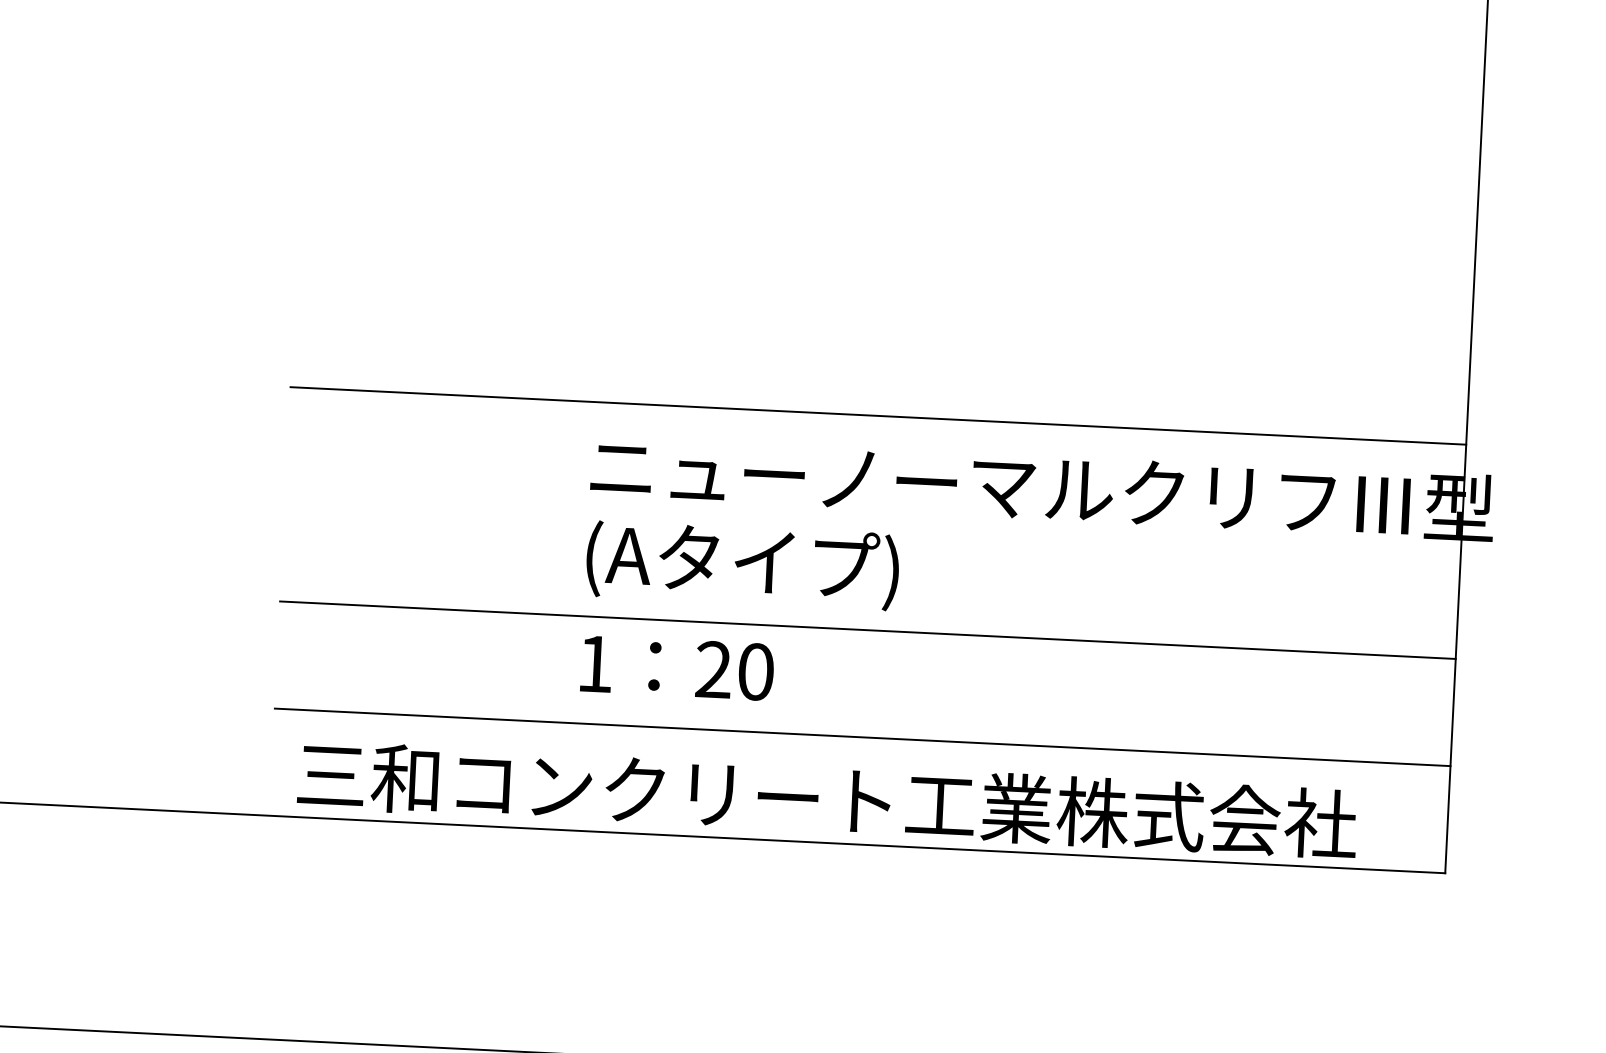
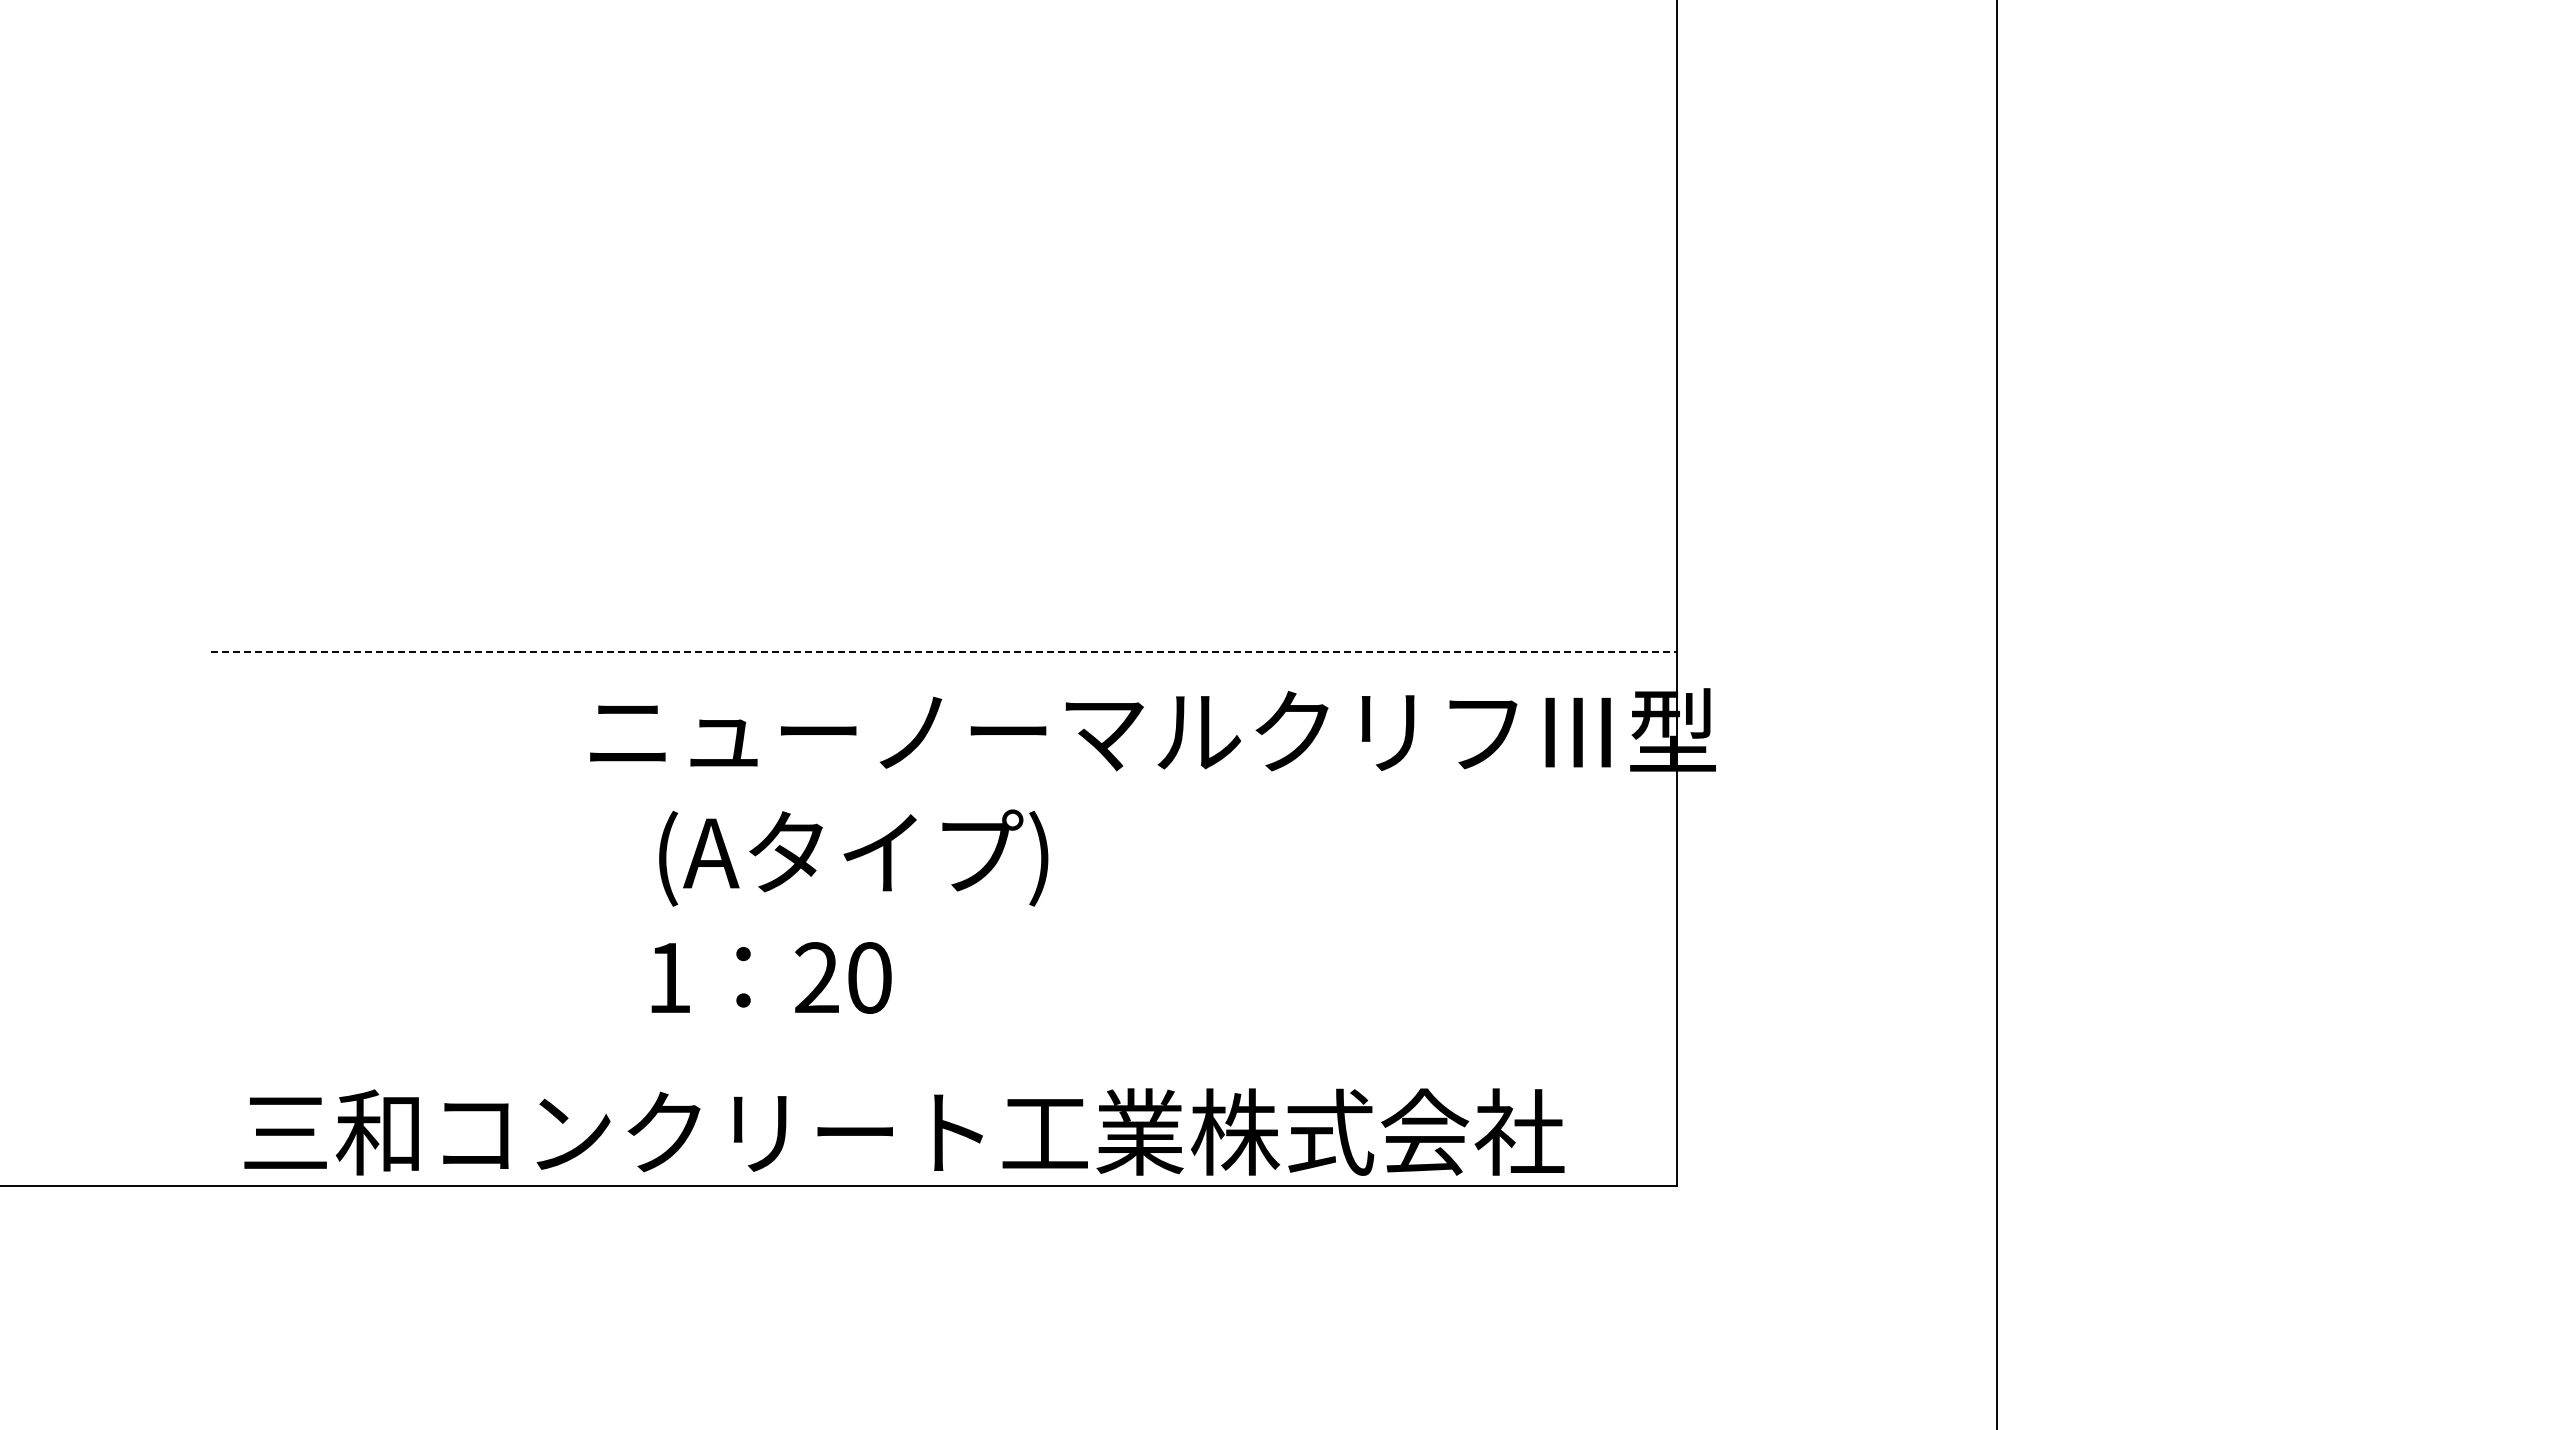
line: (878, 416) -> (944, 652), solid -> dashed
text: (742, 564) -> (853, 857), moved
line: (868, 630) -> (944, 919), removed
text: (677, 667) -> (771, 977), moved
line: (862, 737) -> (944, 1052), removed

